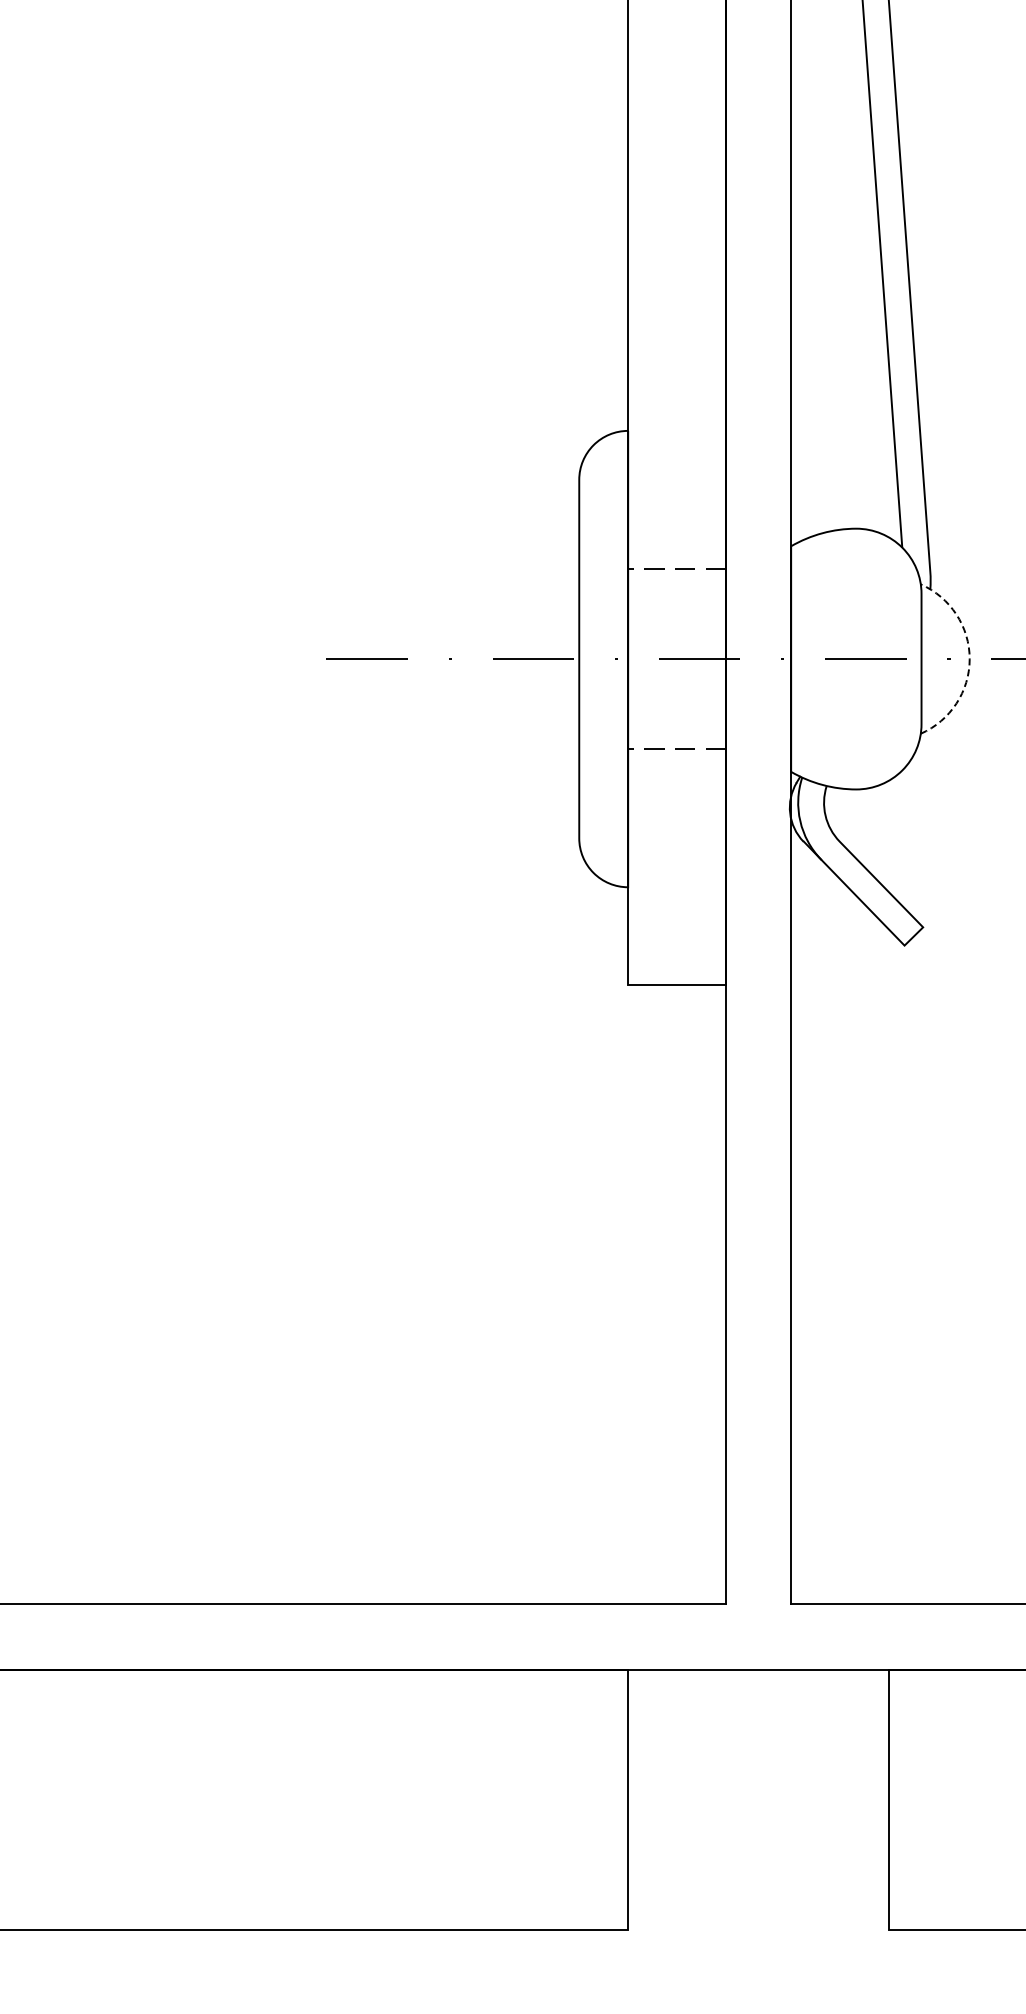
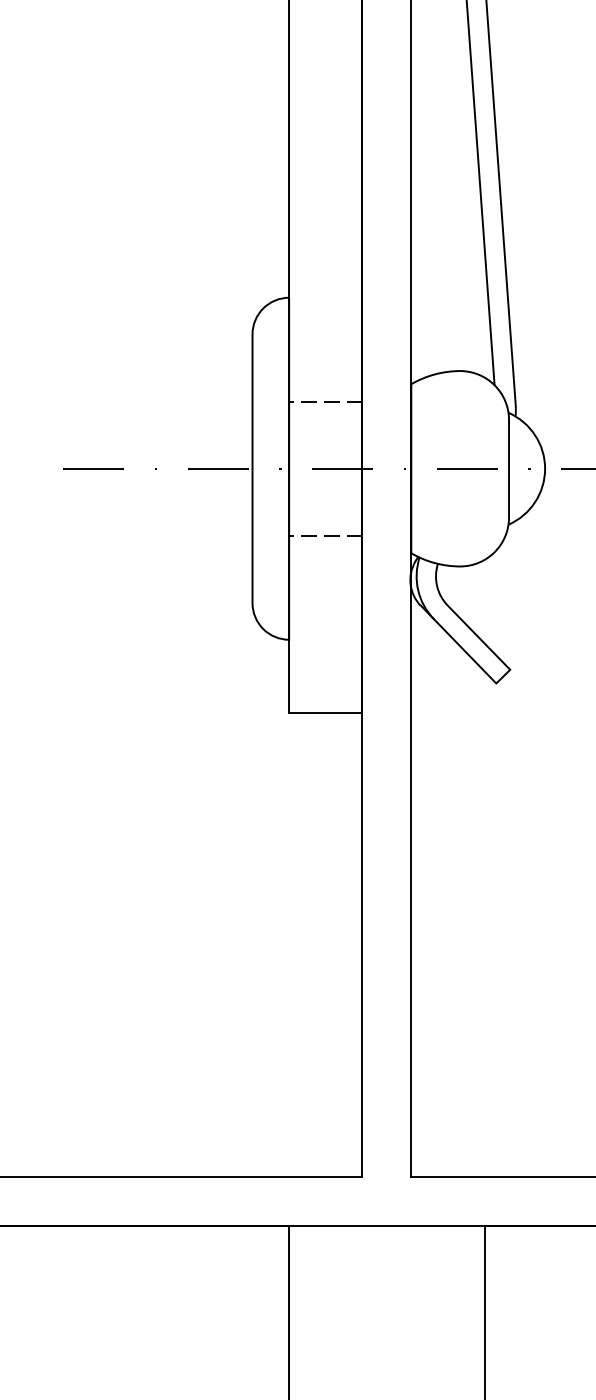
line: (969, 659) -> (544, 469), dashed -> solid

